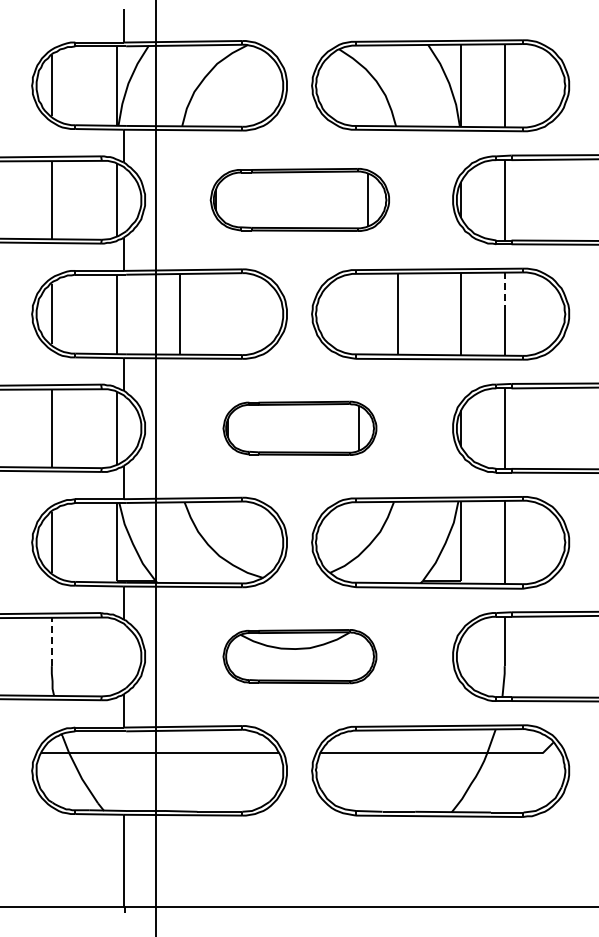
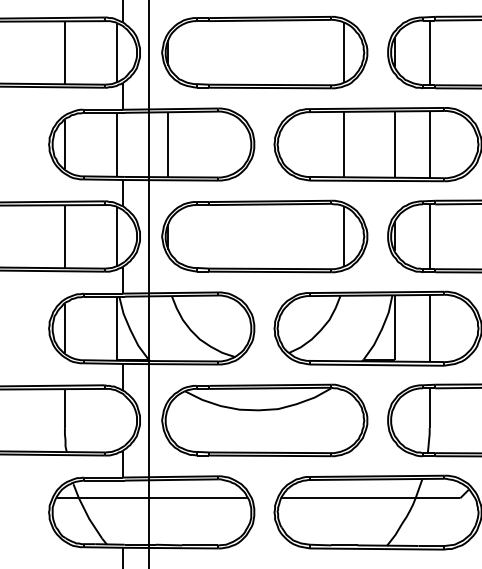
part: (299, 199) -> (264, 52), size x1.43
line: (504, 291) -> (429, 126), dashed -> solid
part: (299, 428) -> (264, 236), size x1.67
line: (51, 641) -> (64, 408), dashed -> solid
part: (299, 656) -> (264, 420), size x1.67

